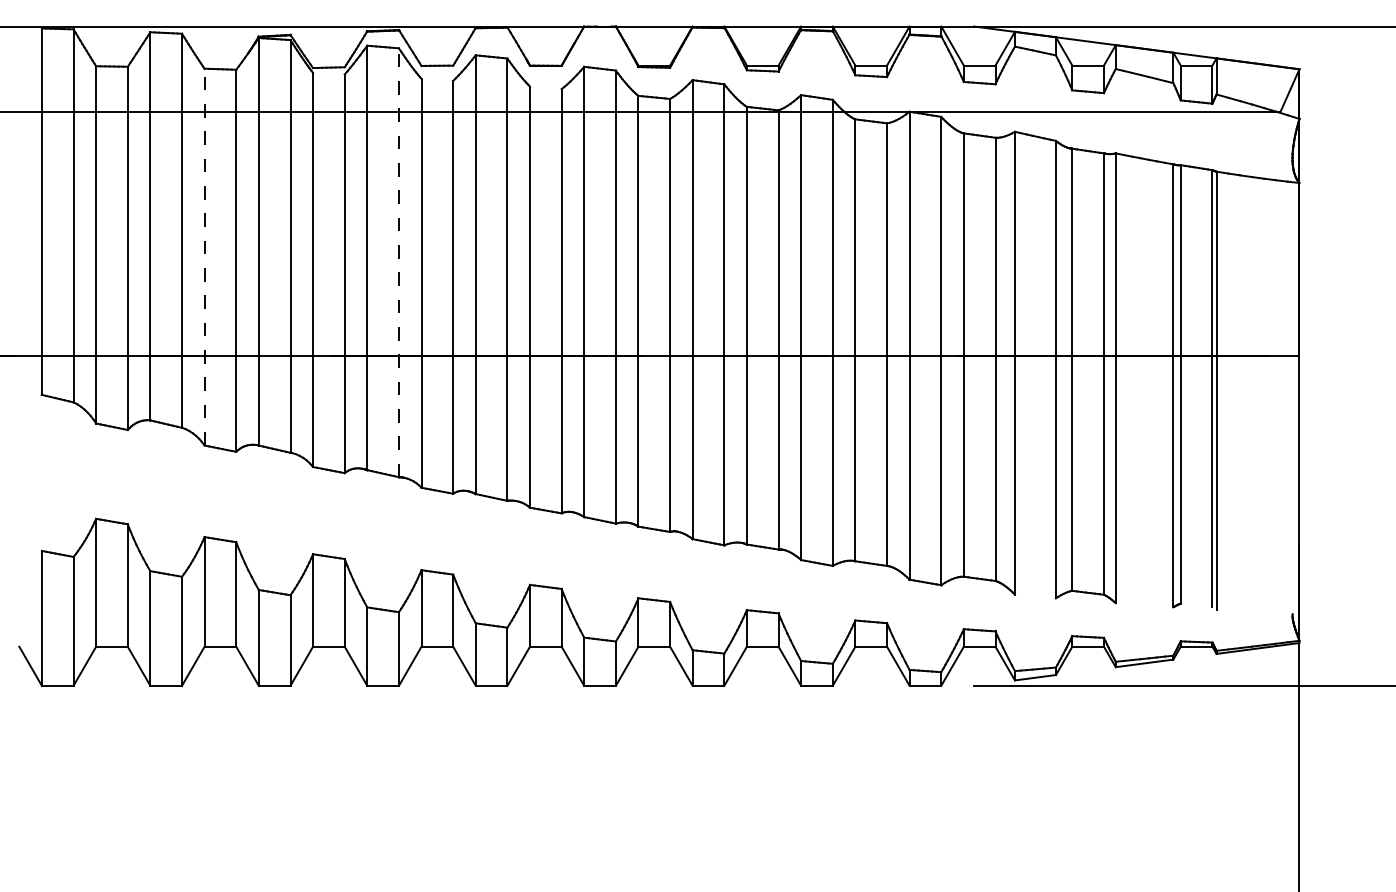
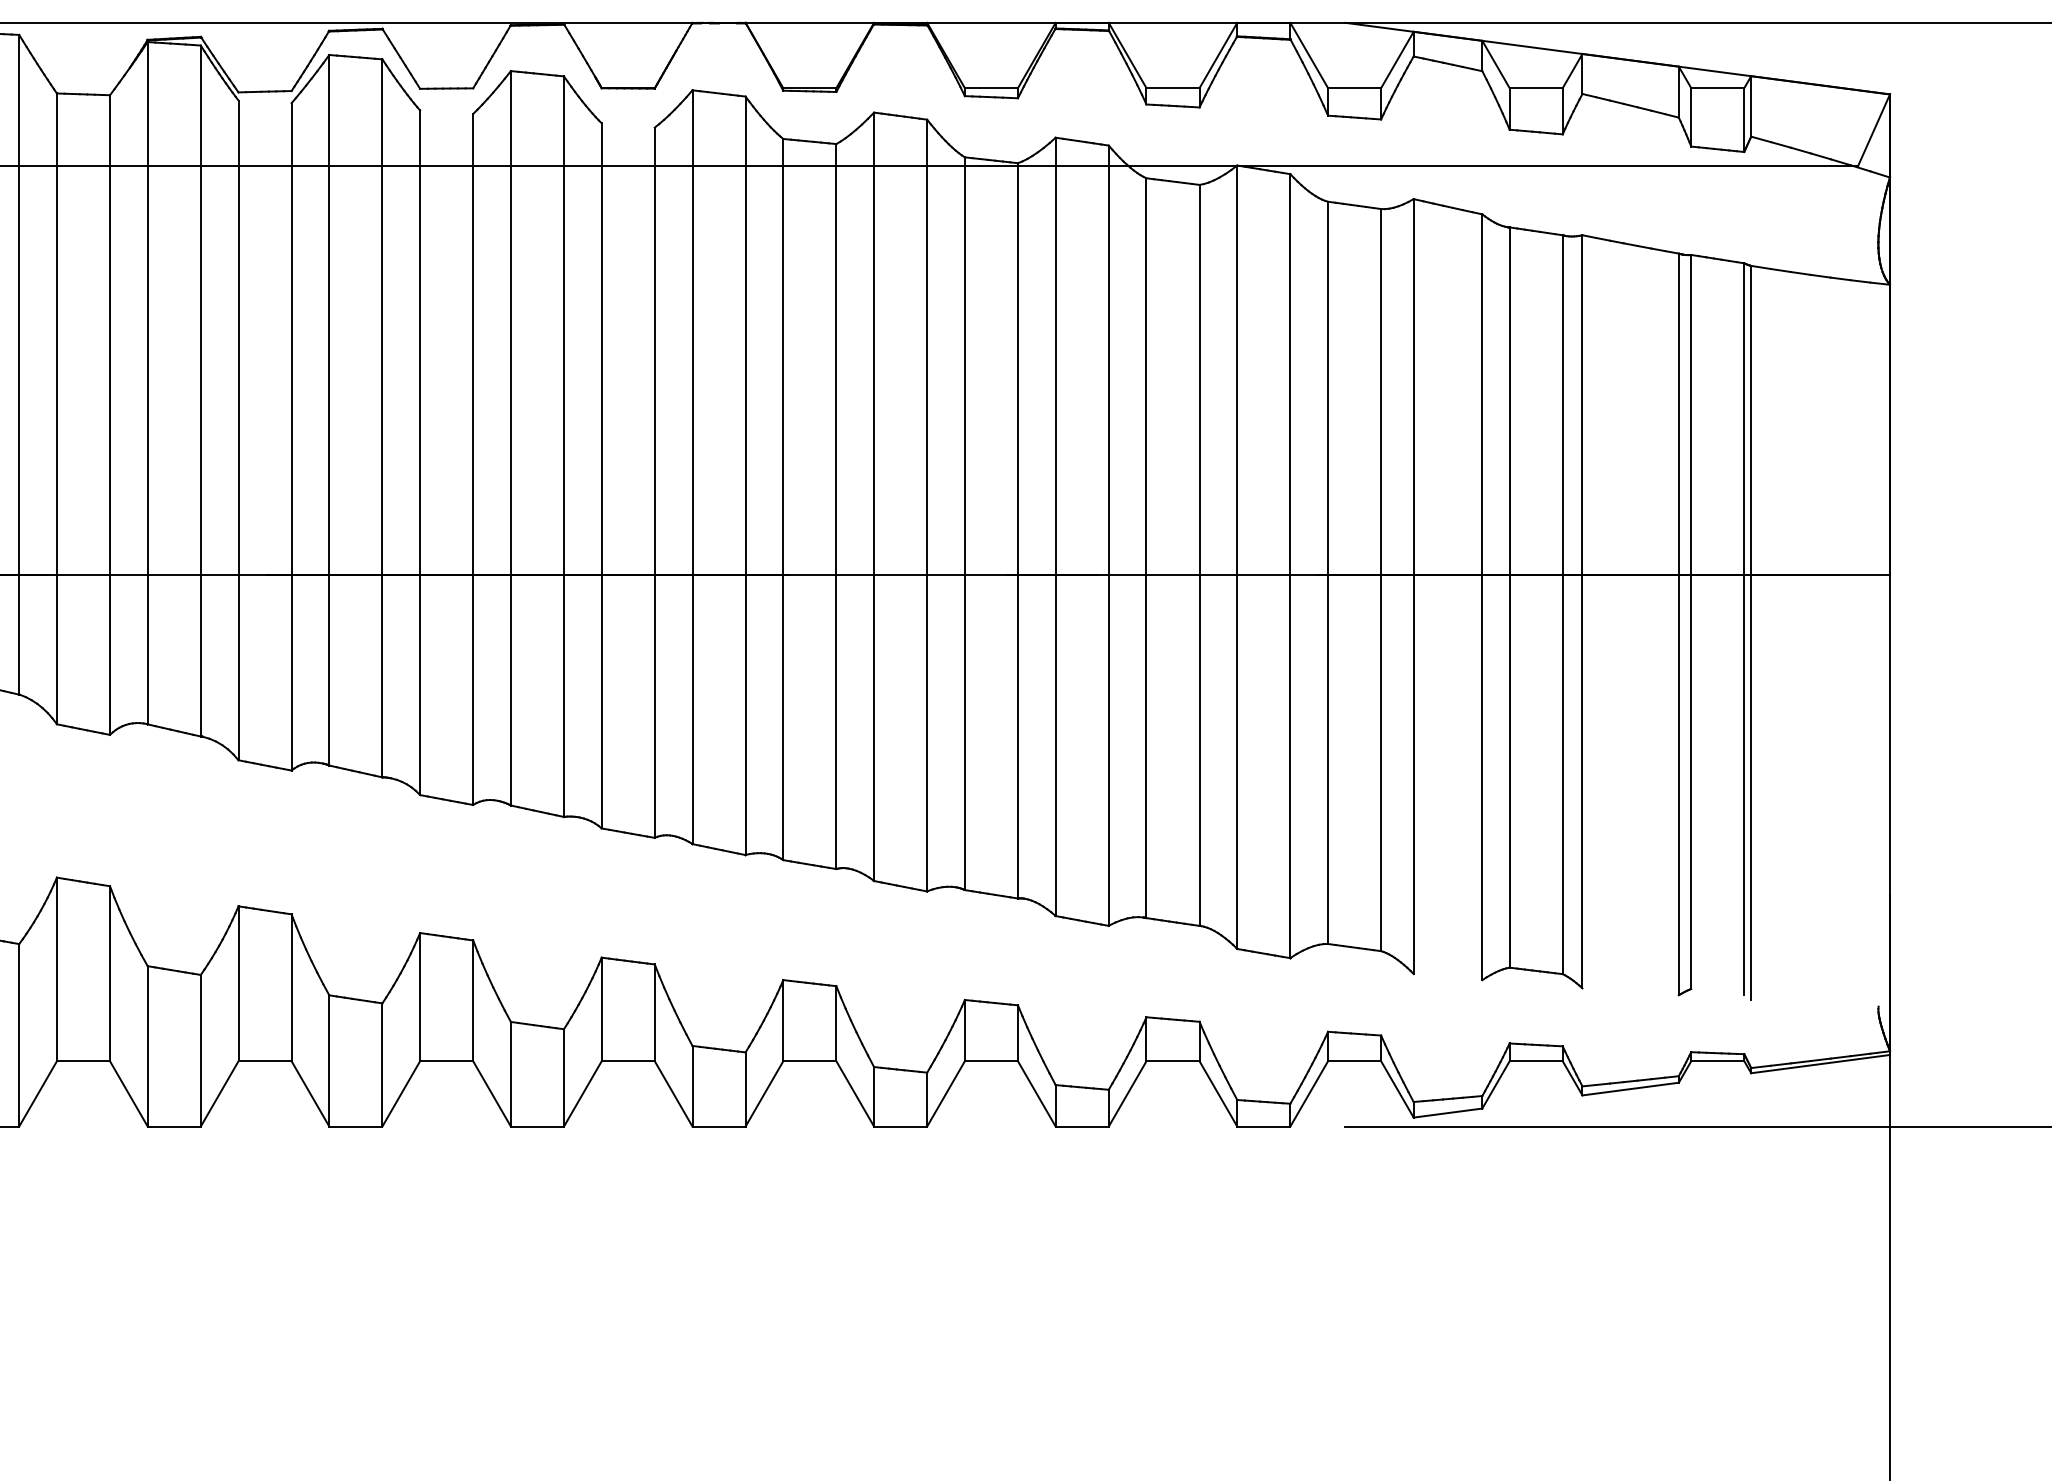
line: (204, 256) -> (56, 407), dashed -> solid
line: (398, 262) -> (381, 417), dashed -> solid

